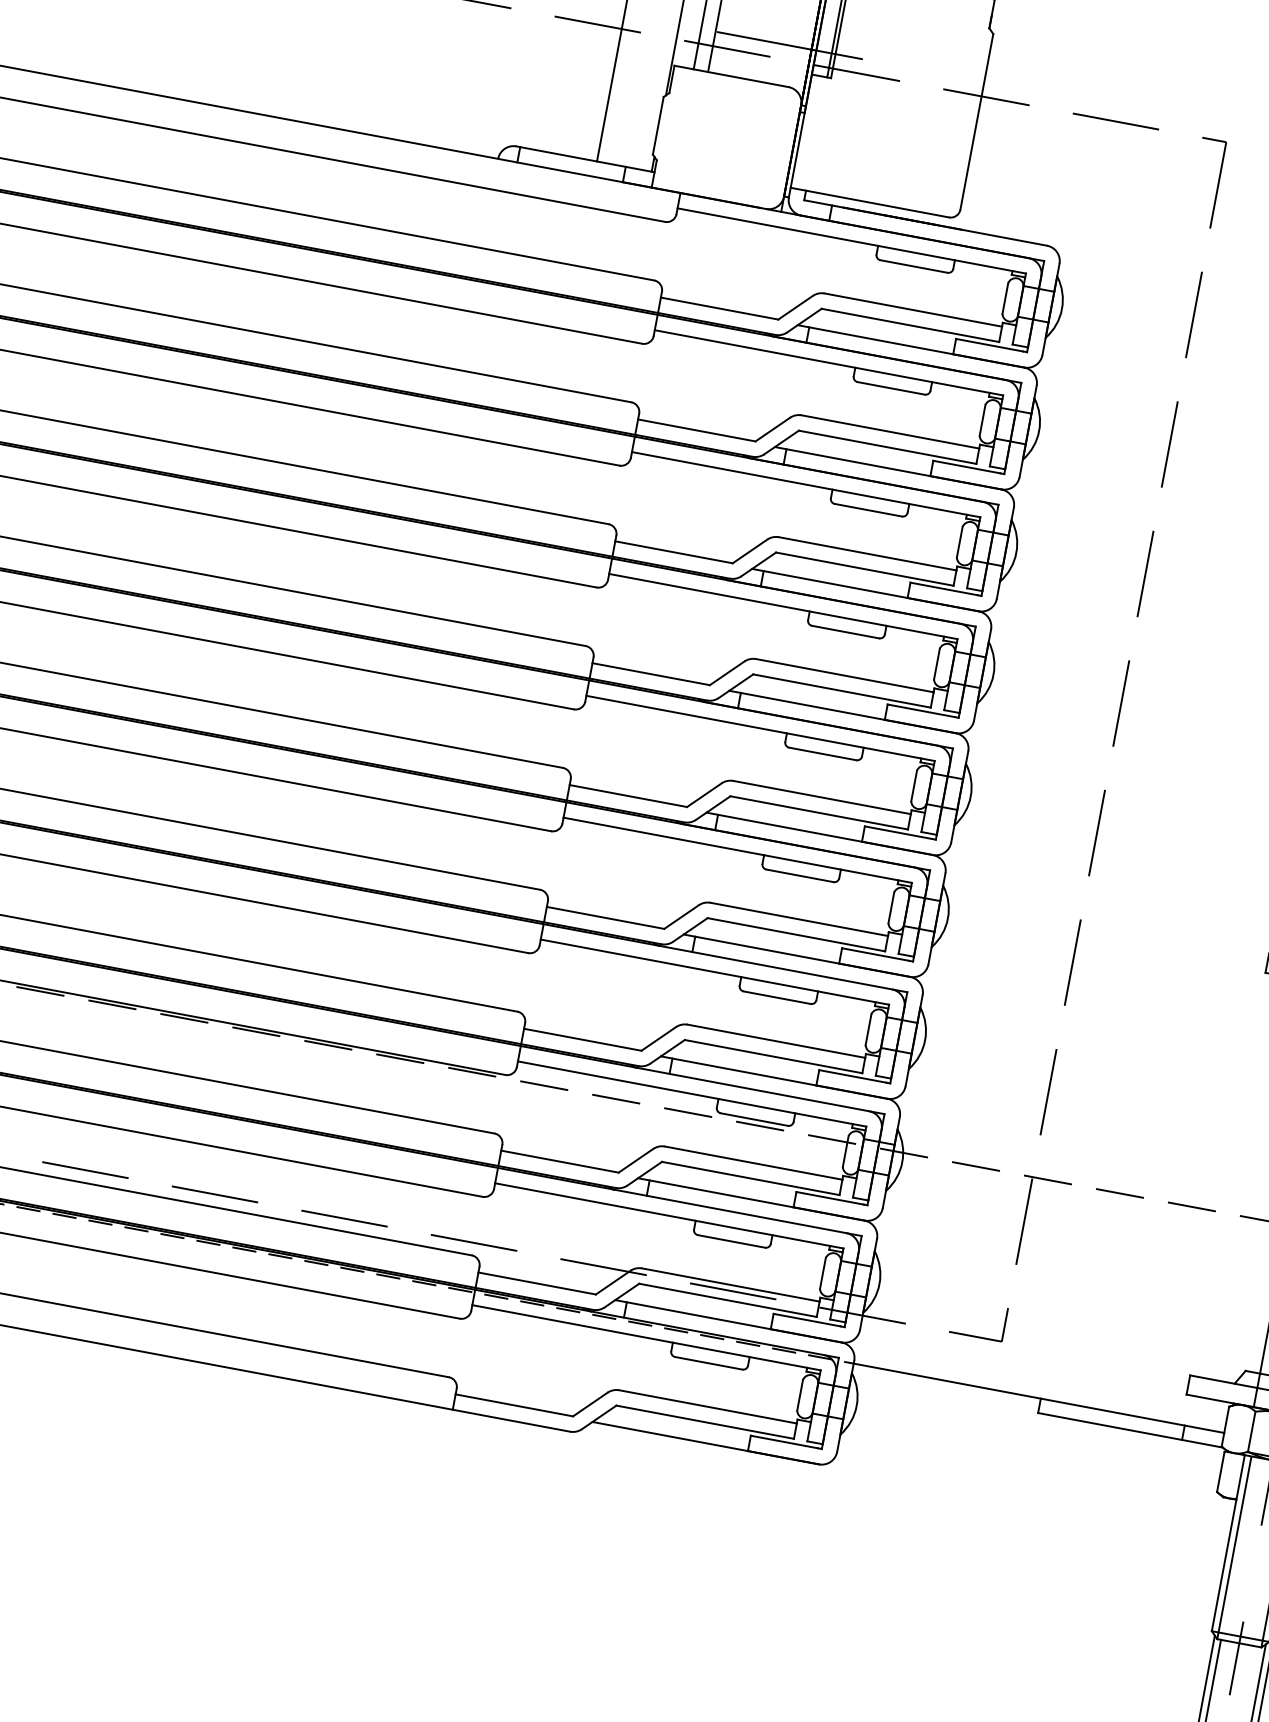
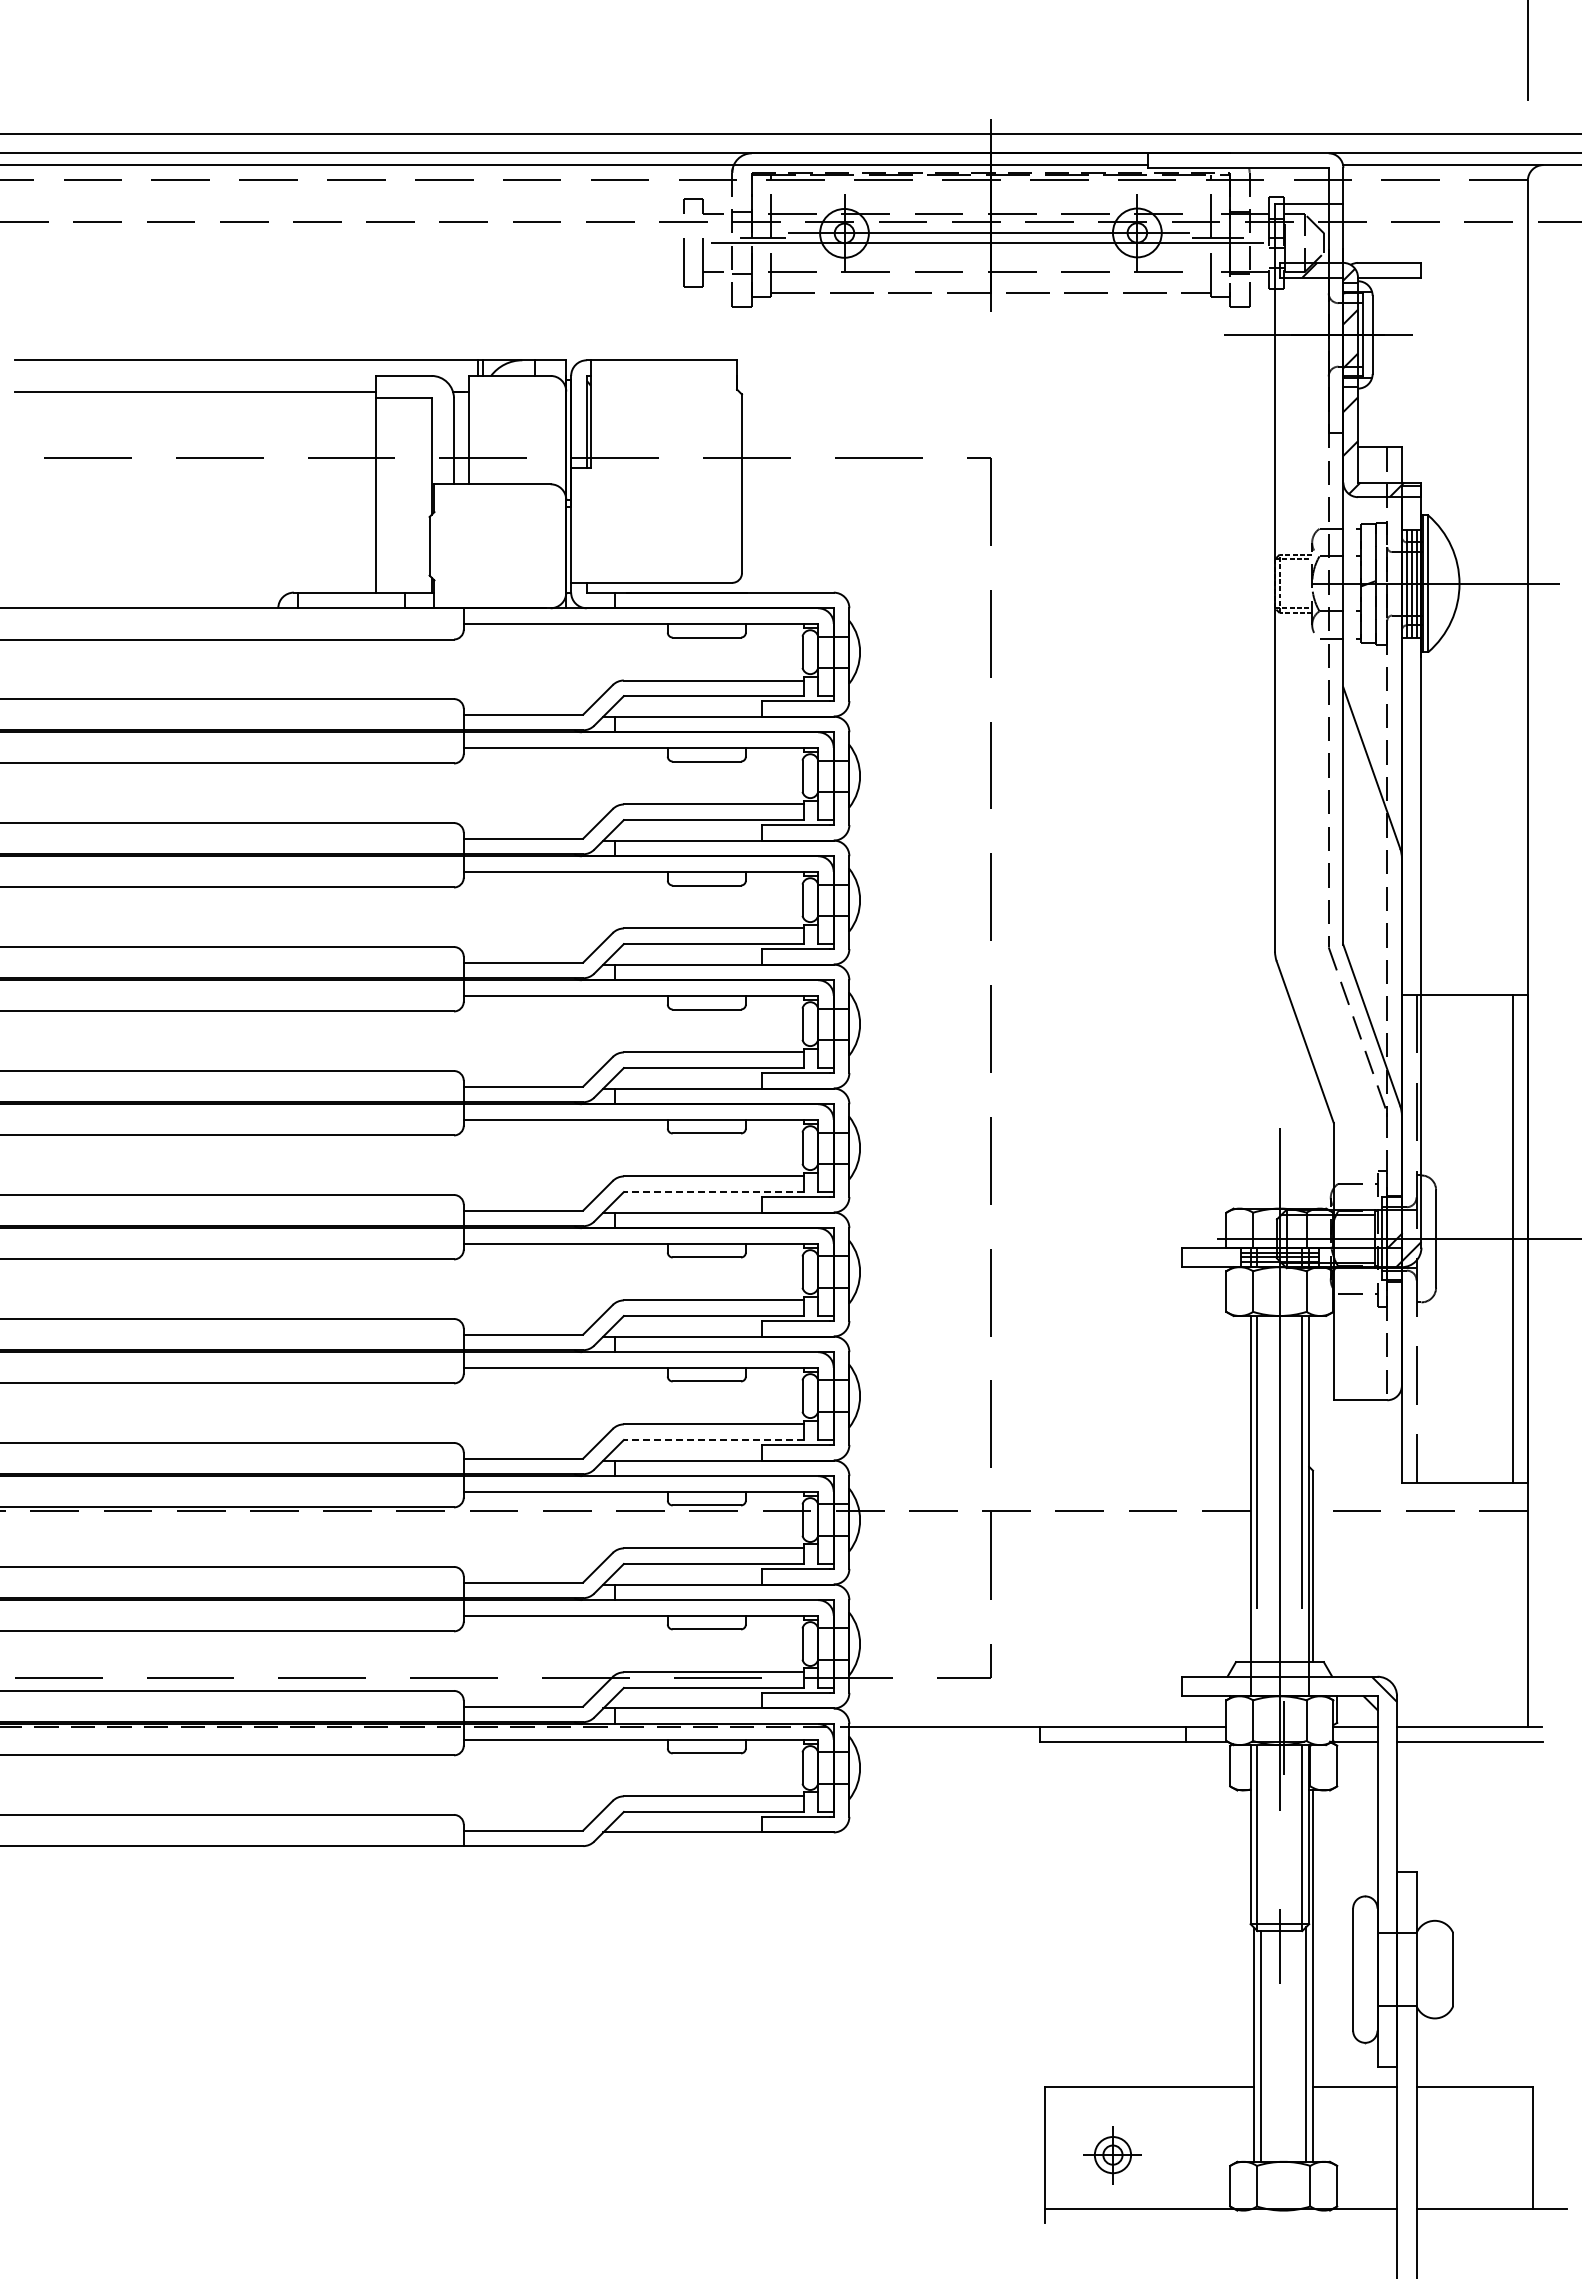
line: (789, 45) -> (543, 443), removed
line: (818, 813) -> (713, 1192), solid -> dashed
line: (772, 1056) -> (713, 1440), solid -> dashed

